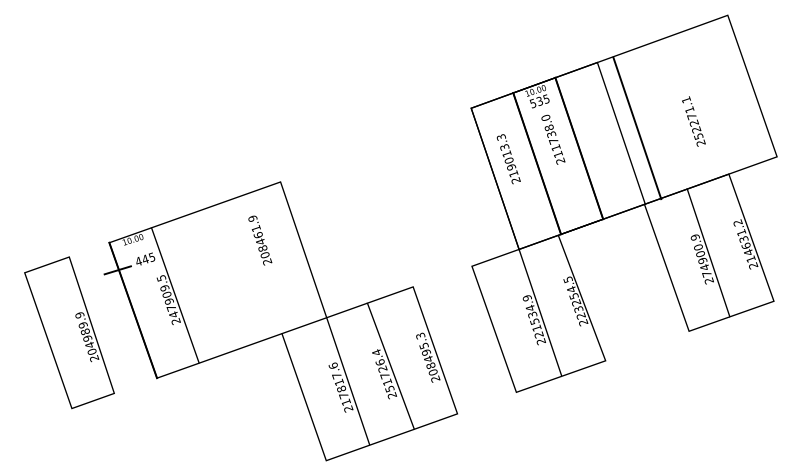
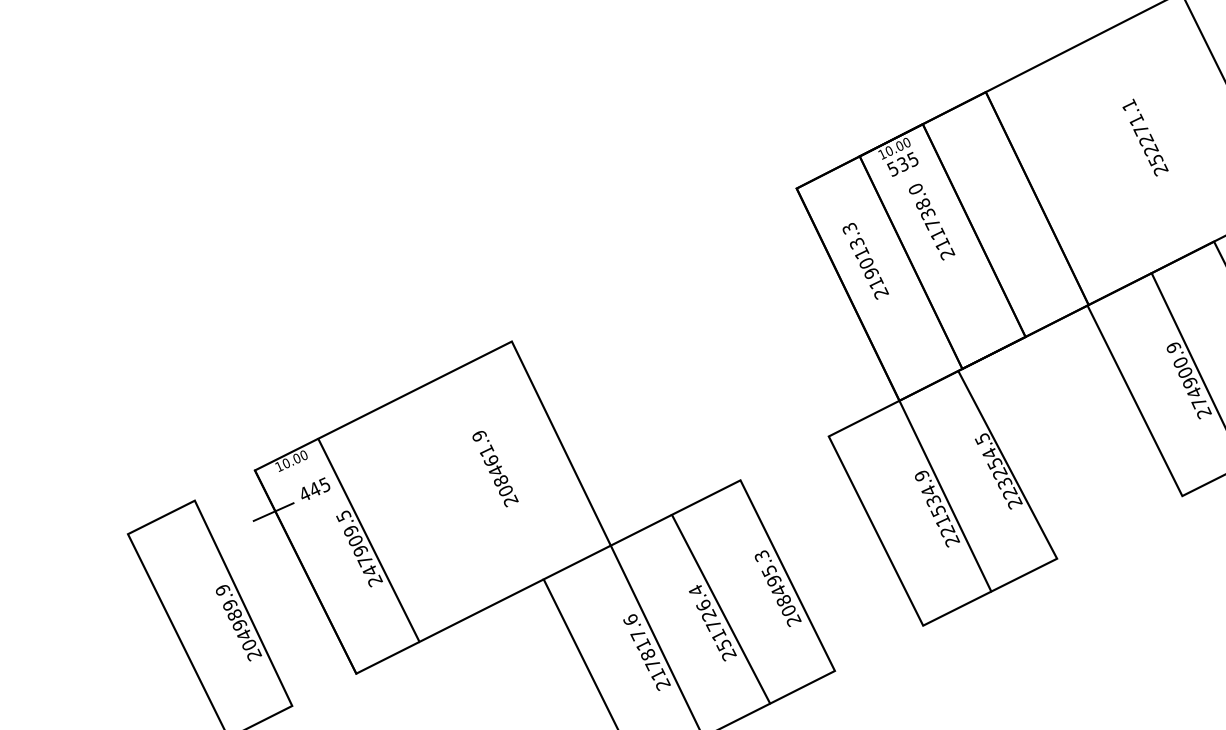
text: (693, 121) -> (1144, 137), moved
line: (637, 128) -> (1037, 198), moved
text: (260, 240) -> (495, 468), moved

